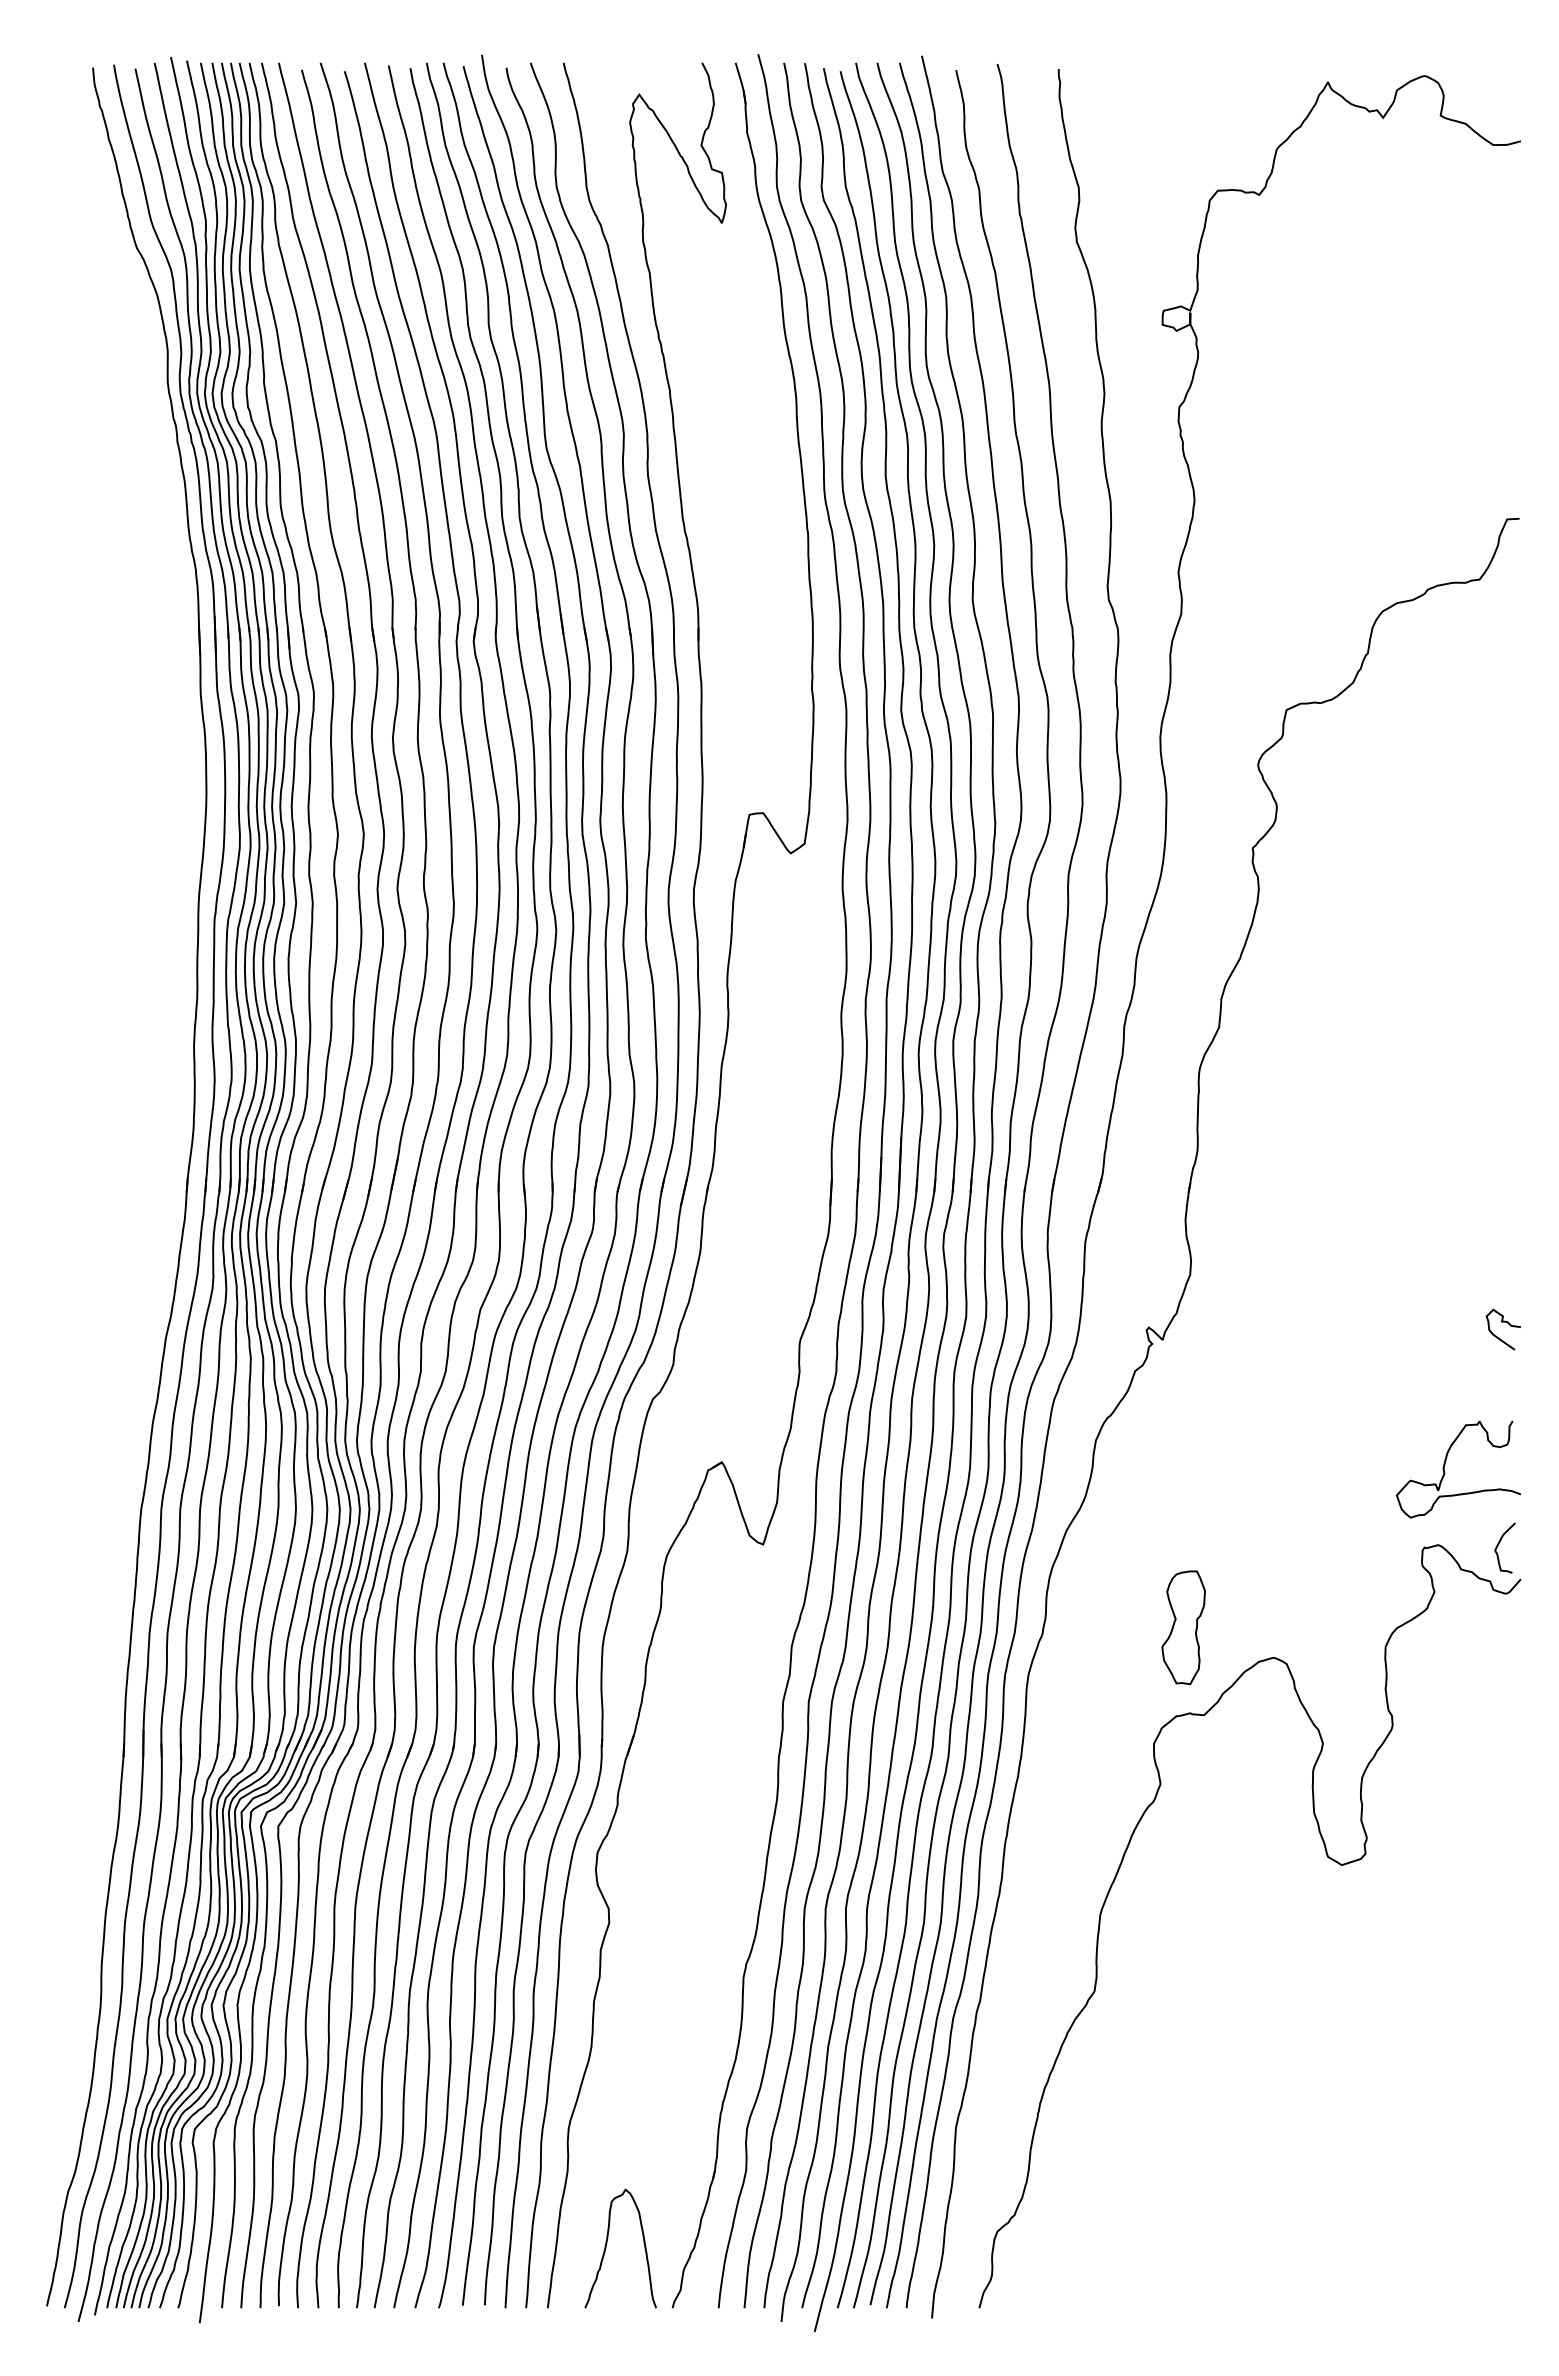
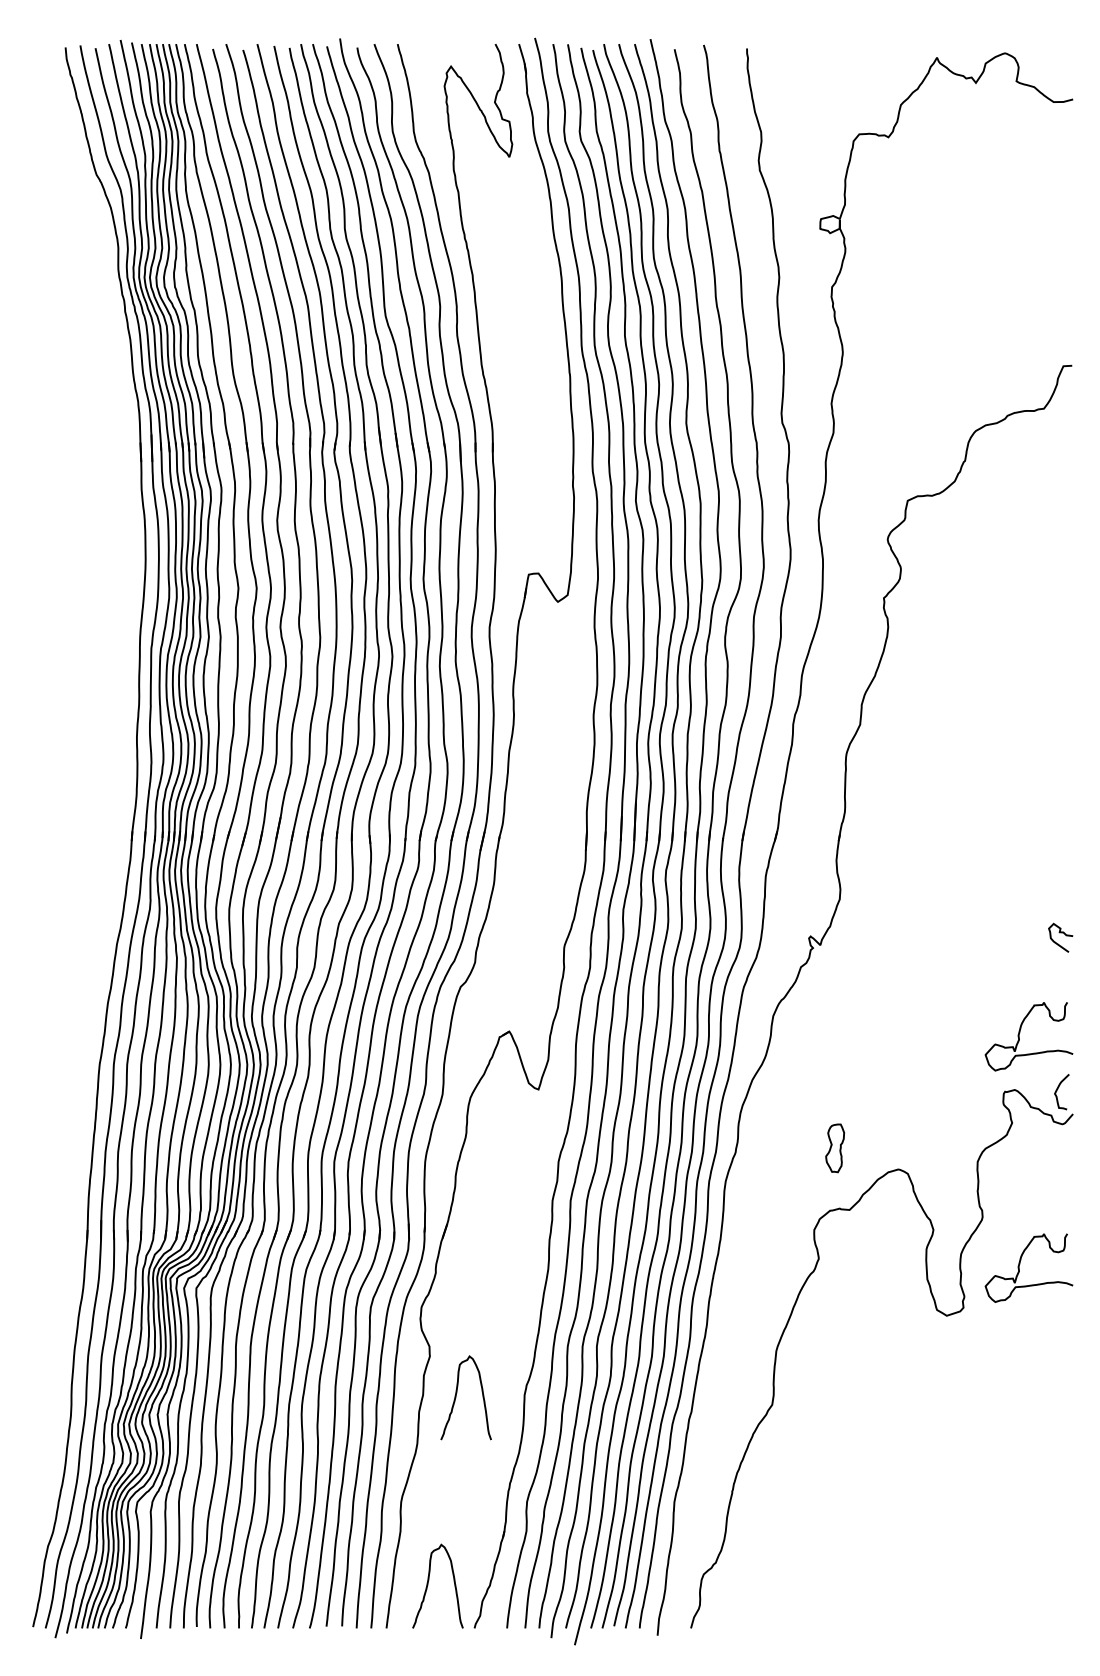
part: (1183, 1627) -> (835, 1148), size x0.6
curve: (1445, 1800) -> (1019, 1270), added
curve: (647, 1976) -> (456, 1394), added

